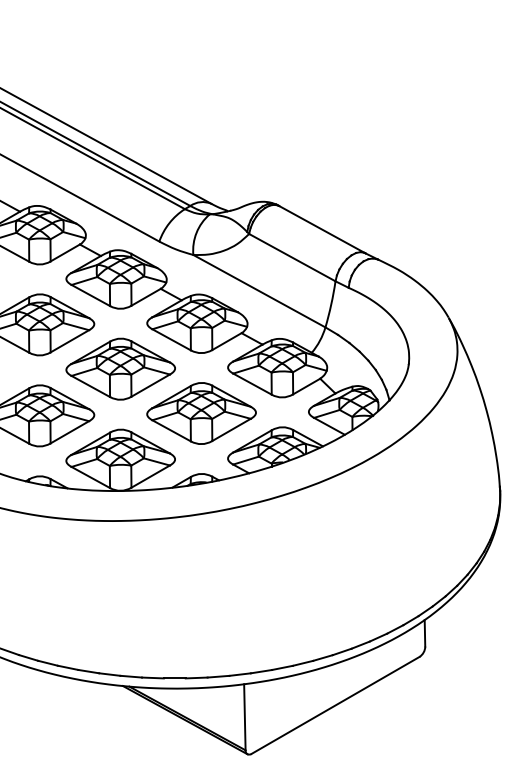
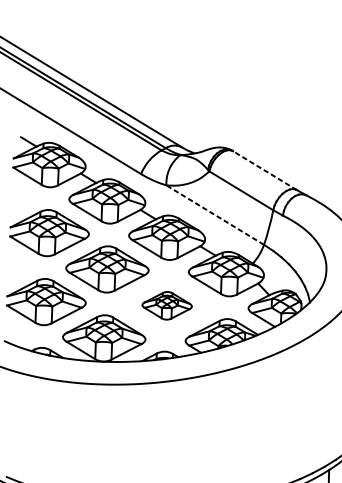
line: (321, 229) -> (264, 170), solid -> dashed
line: (258, 290) -> (214, 214), solid -> dashed
part: (201, 413) -> (167, 305), size x0.6

